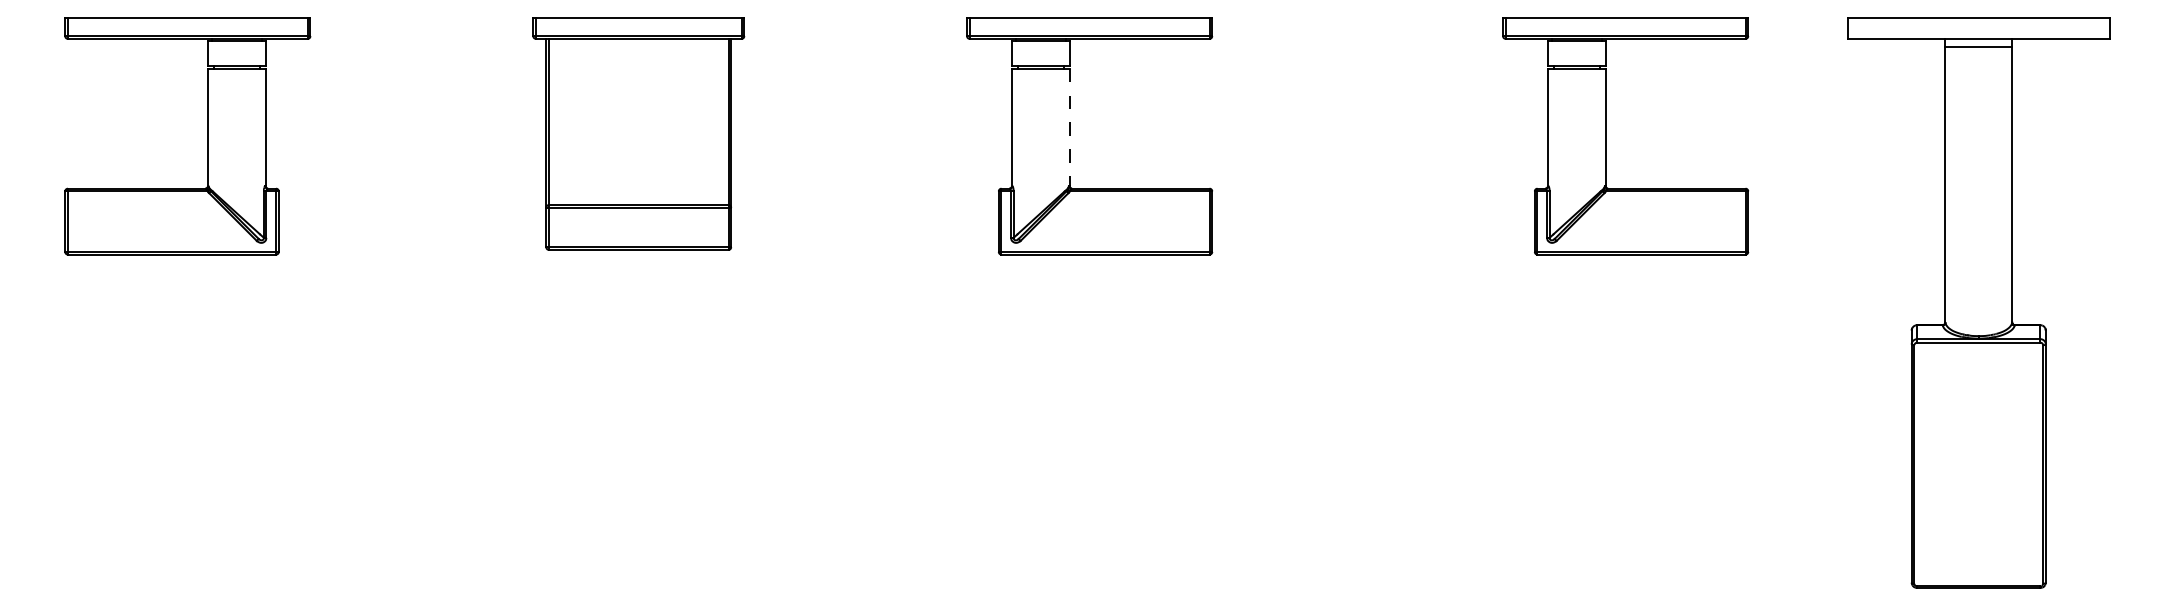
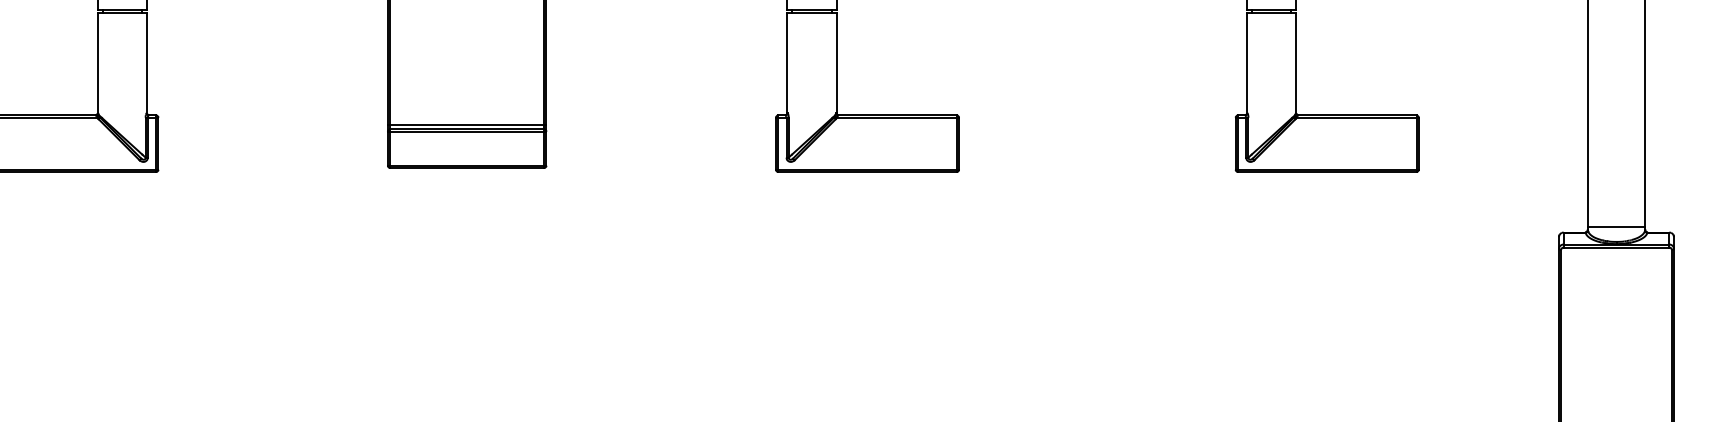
line: (1069, 127) -> (836, 62), dashed -> solid
line: (638, 199) -> (466, 124), added
line: (1978, 318) -> (1616, 226), added

